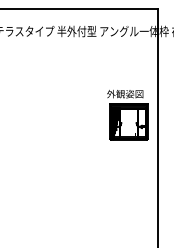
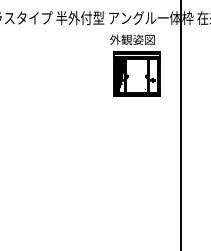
part: (127, 114) -> (135, 64), moved

